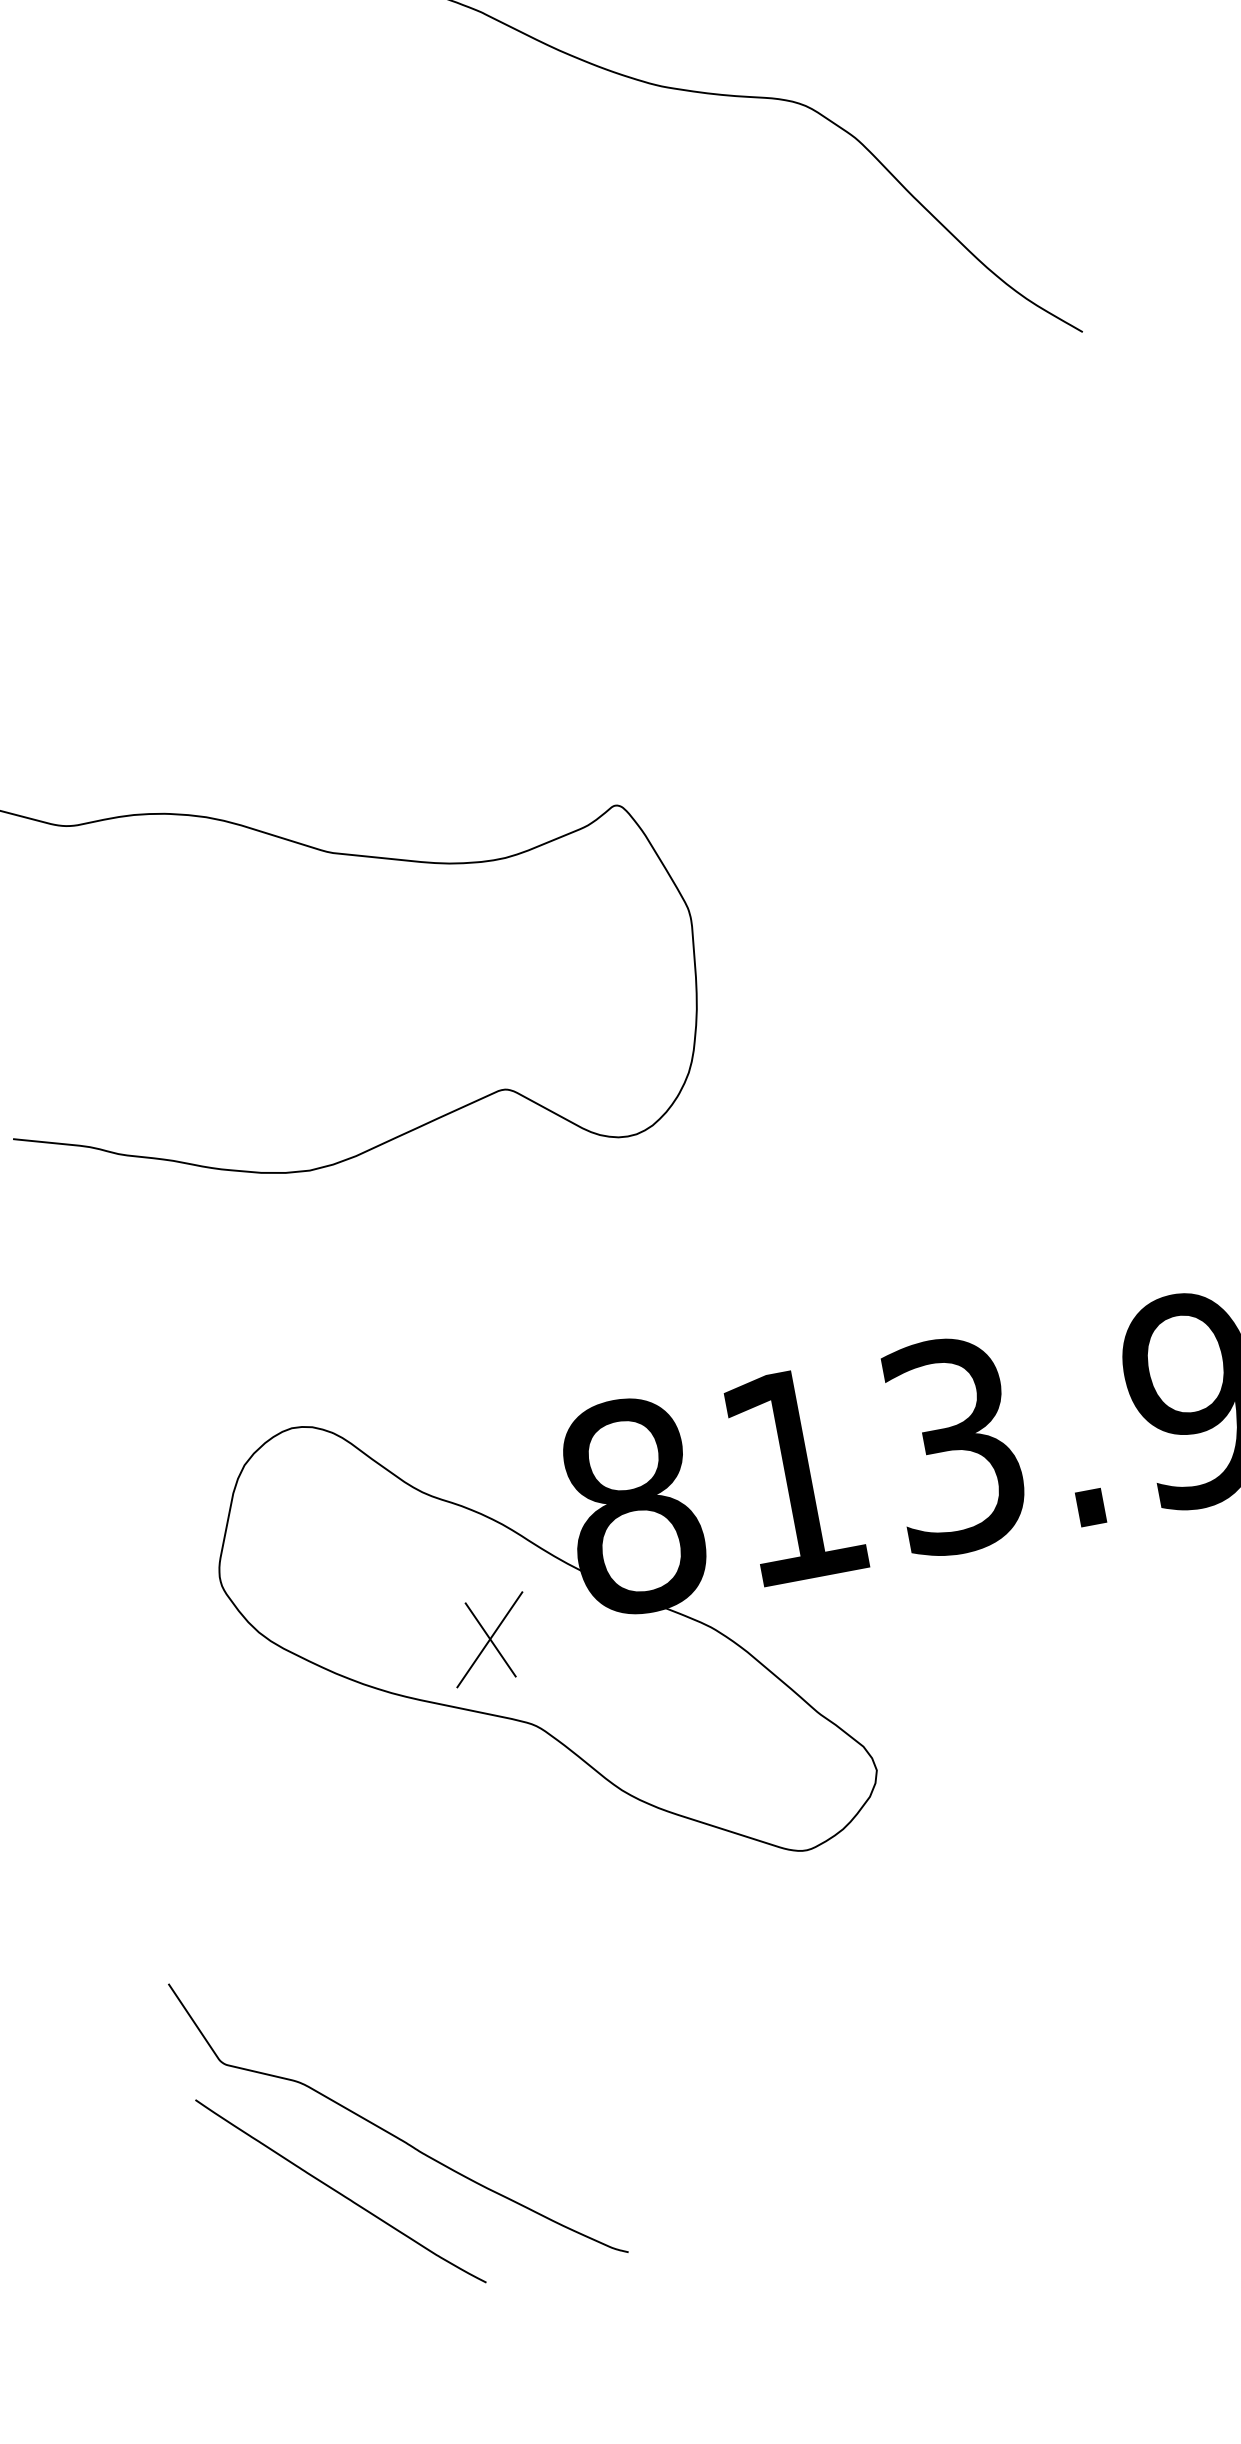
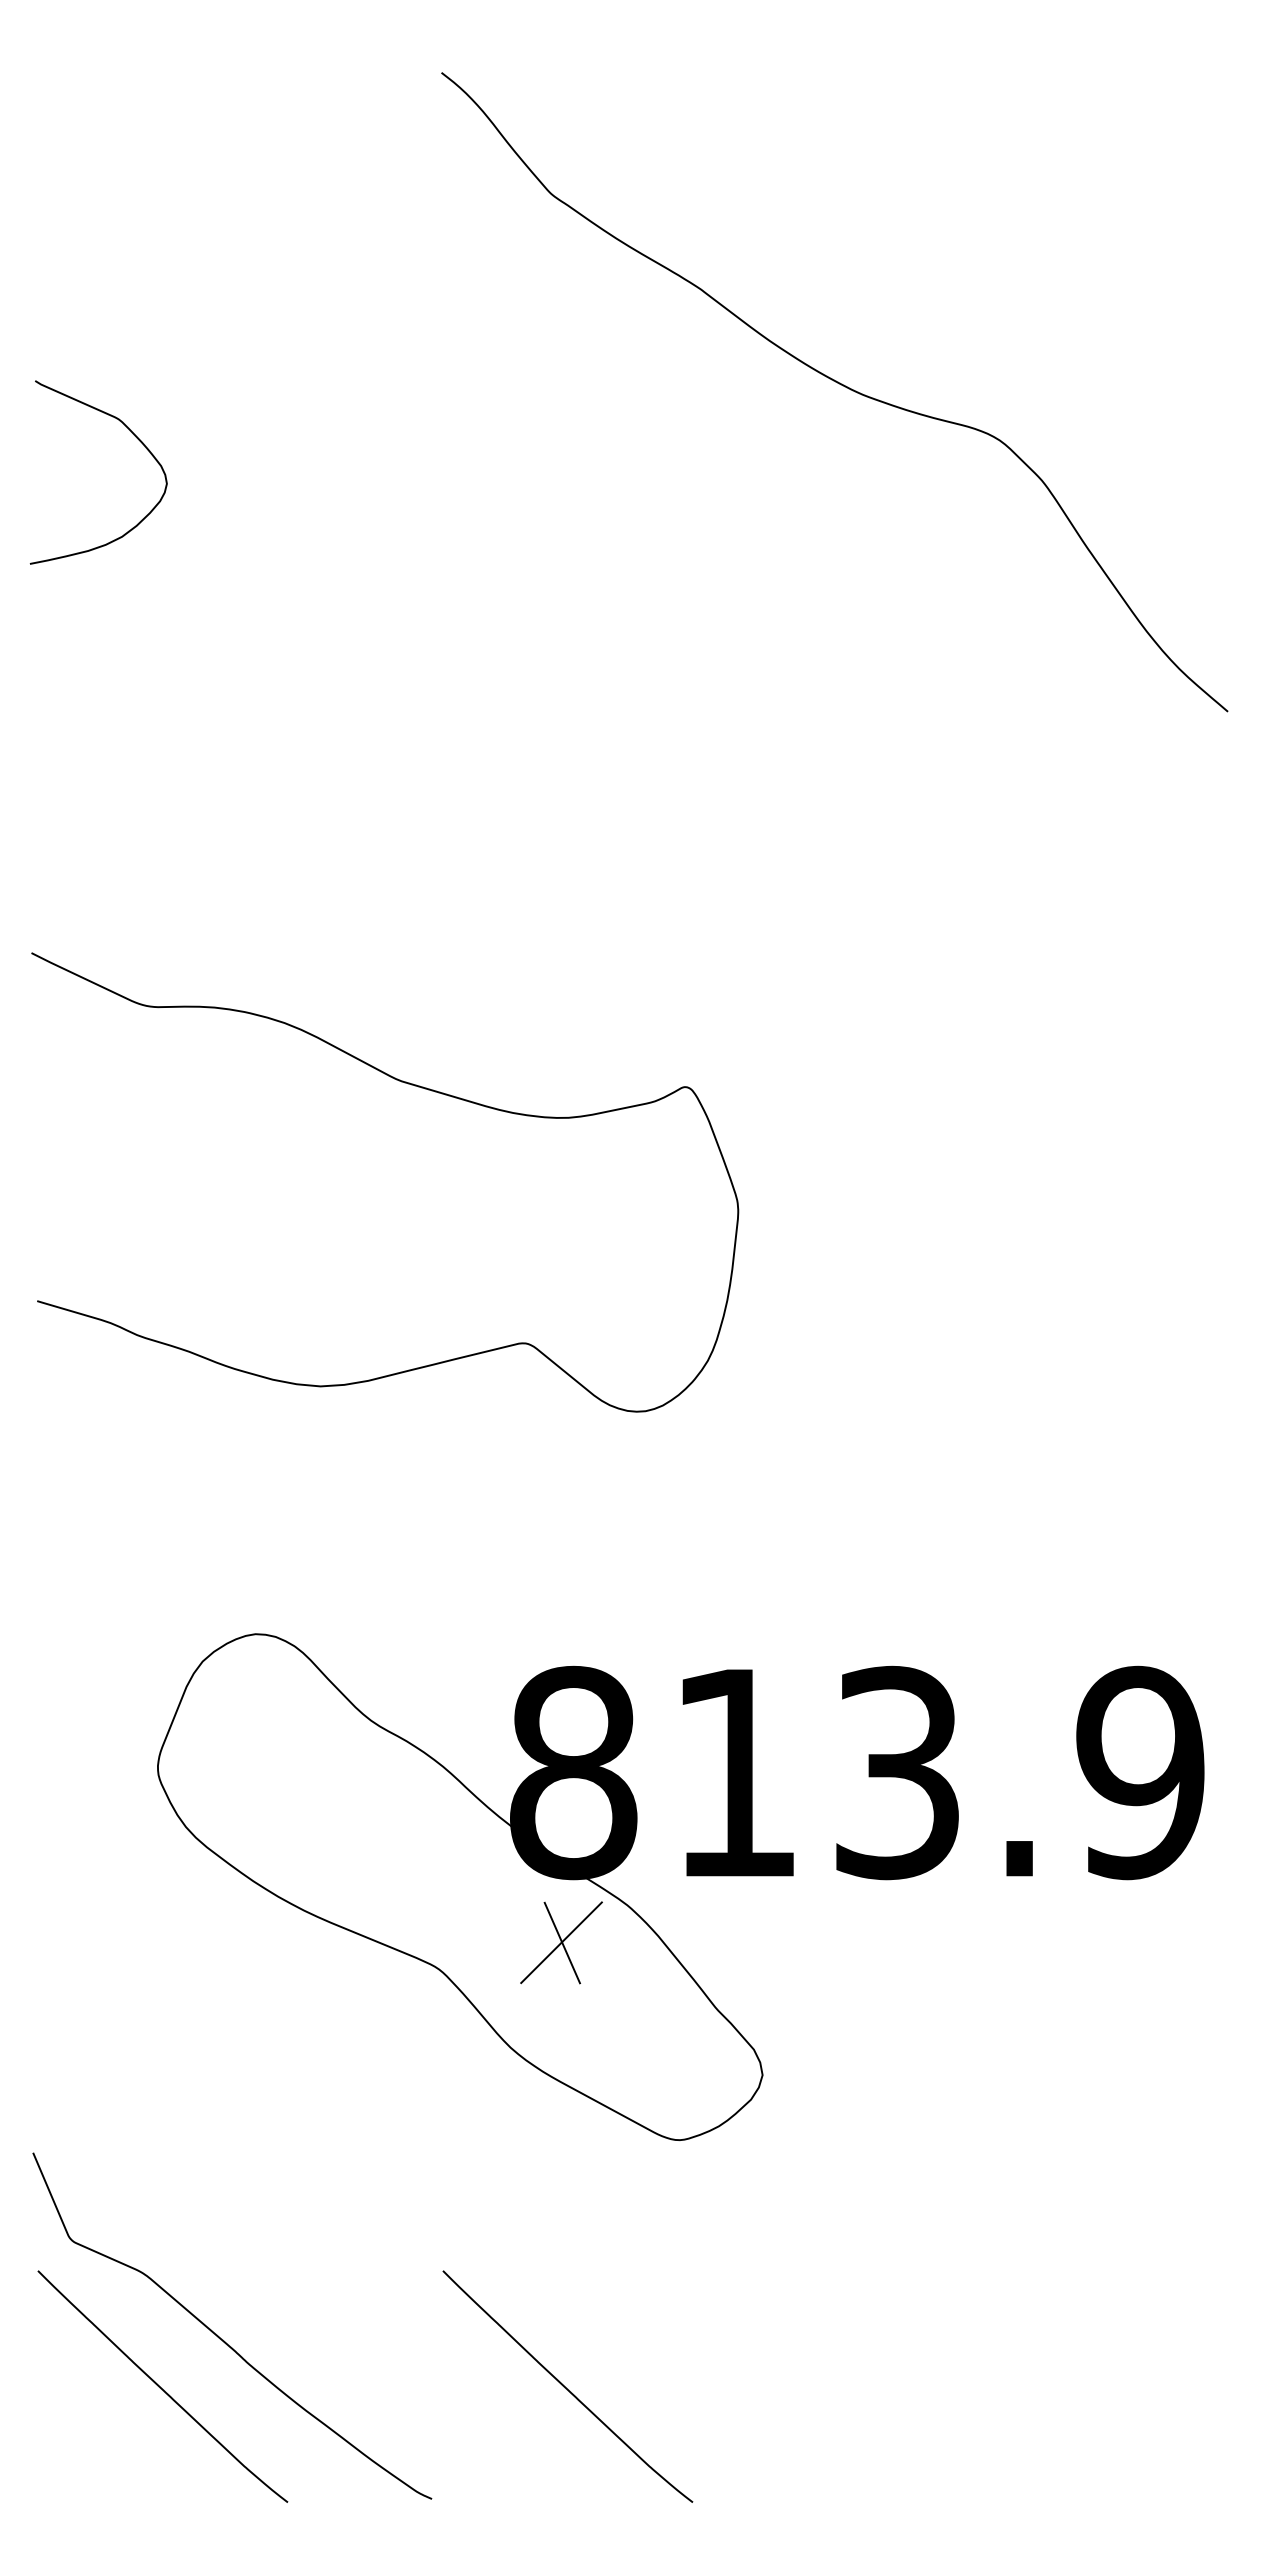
part: (489, 1639) -> (561, 1942), moved
curve: (741, 2116) -> (566, 2387), added

